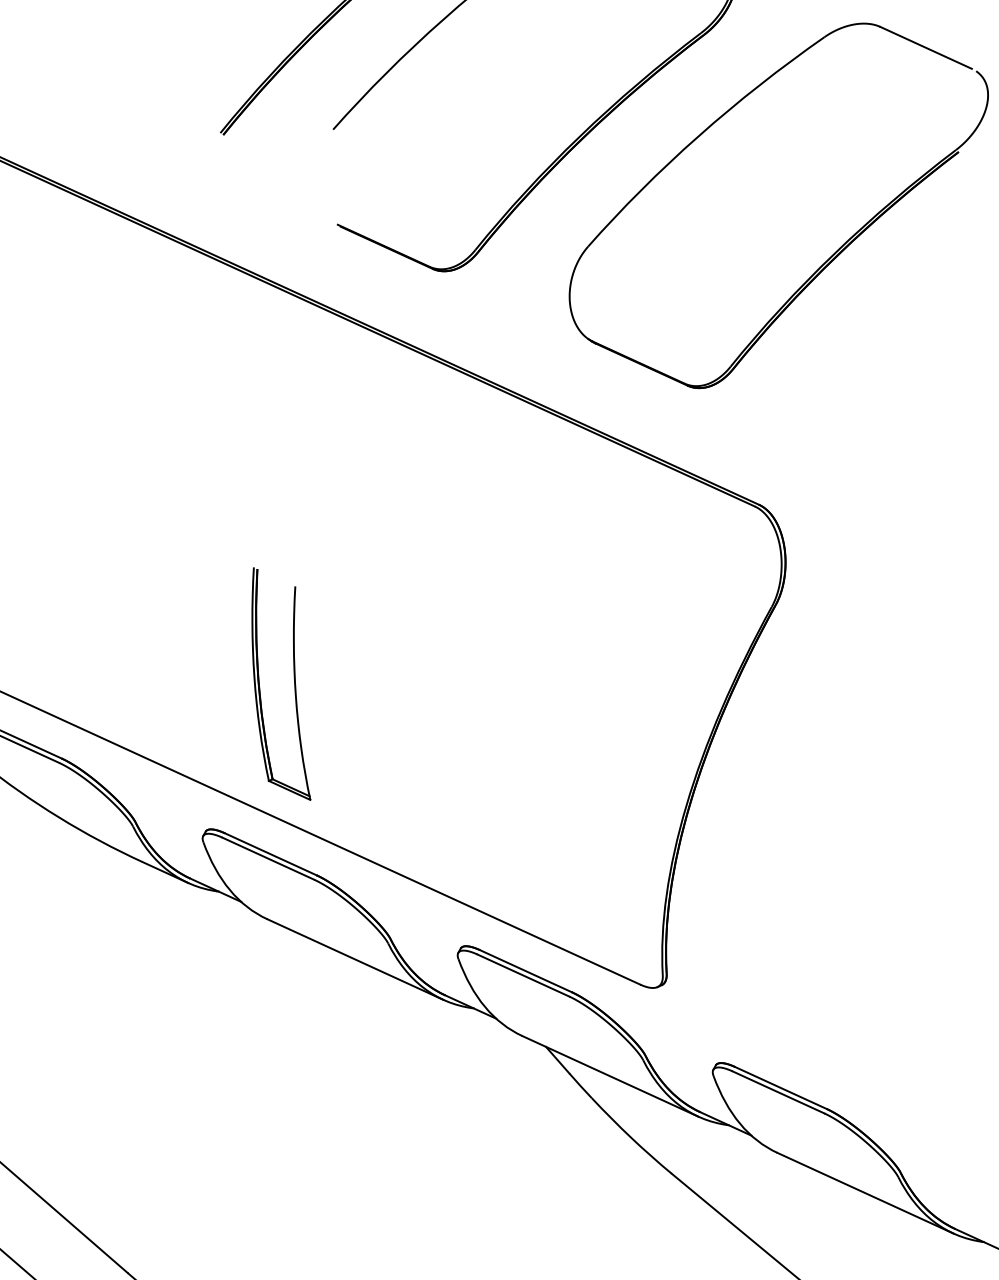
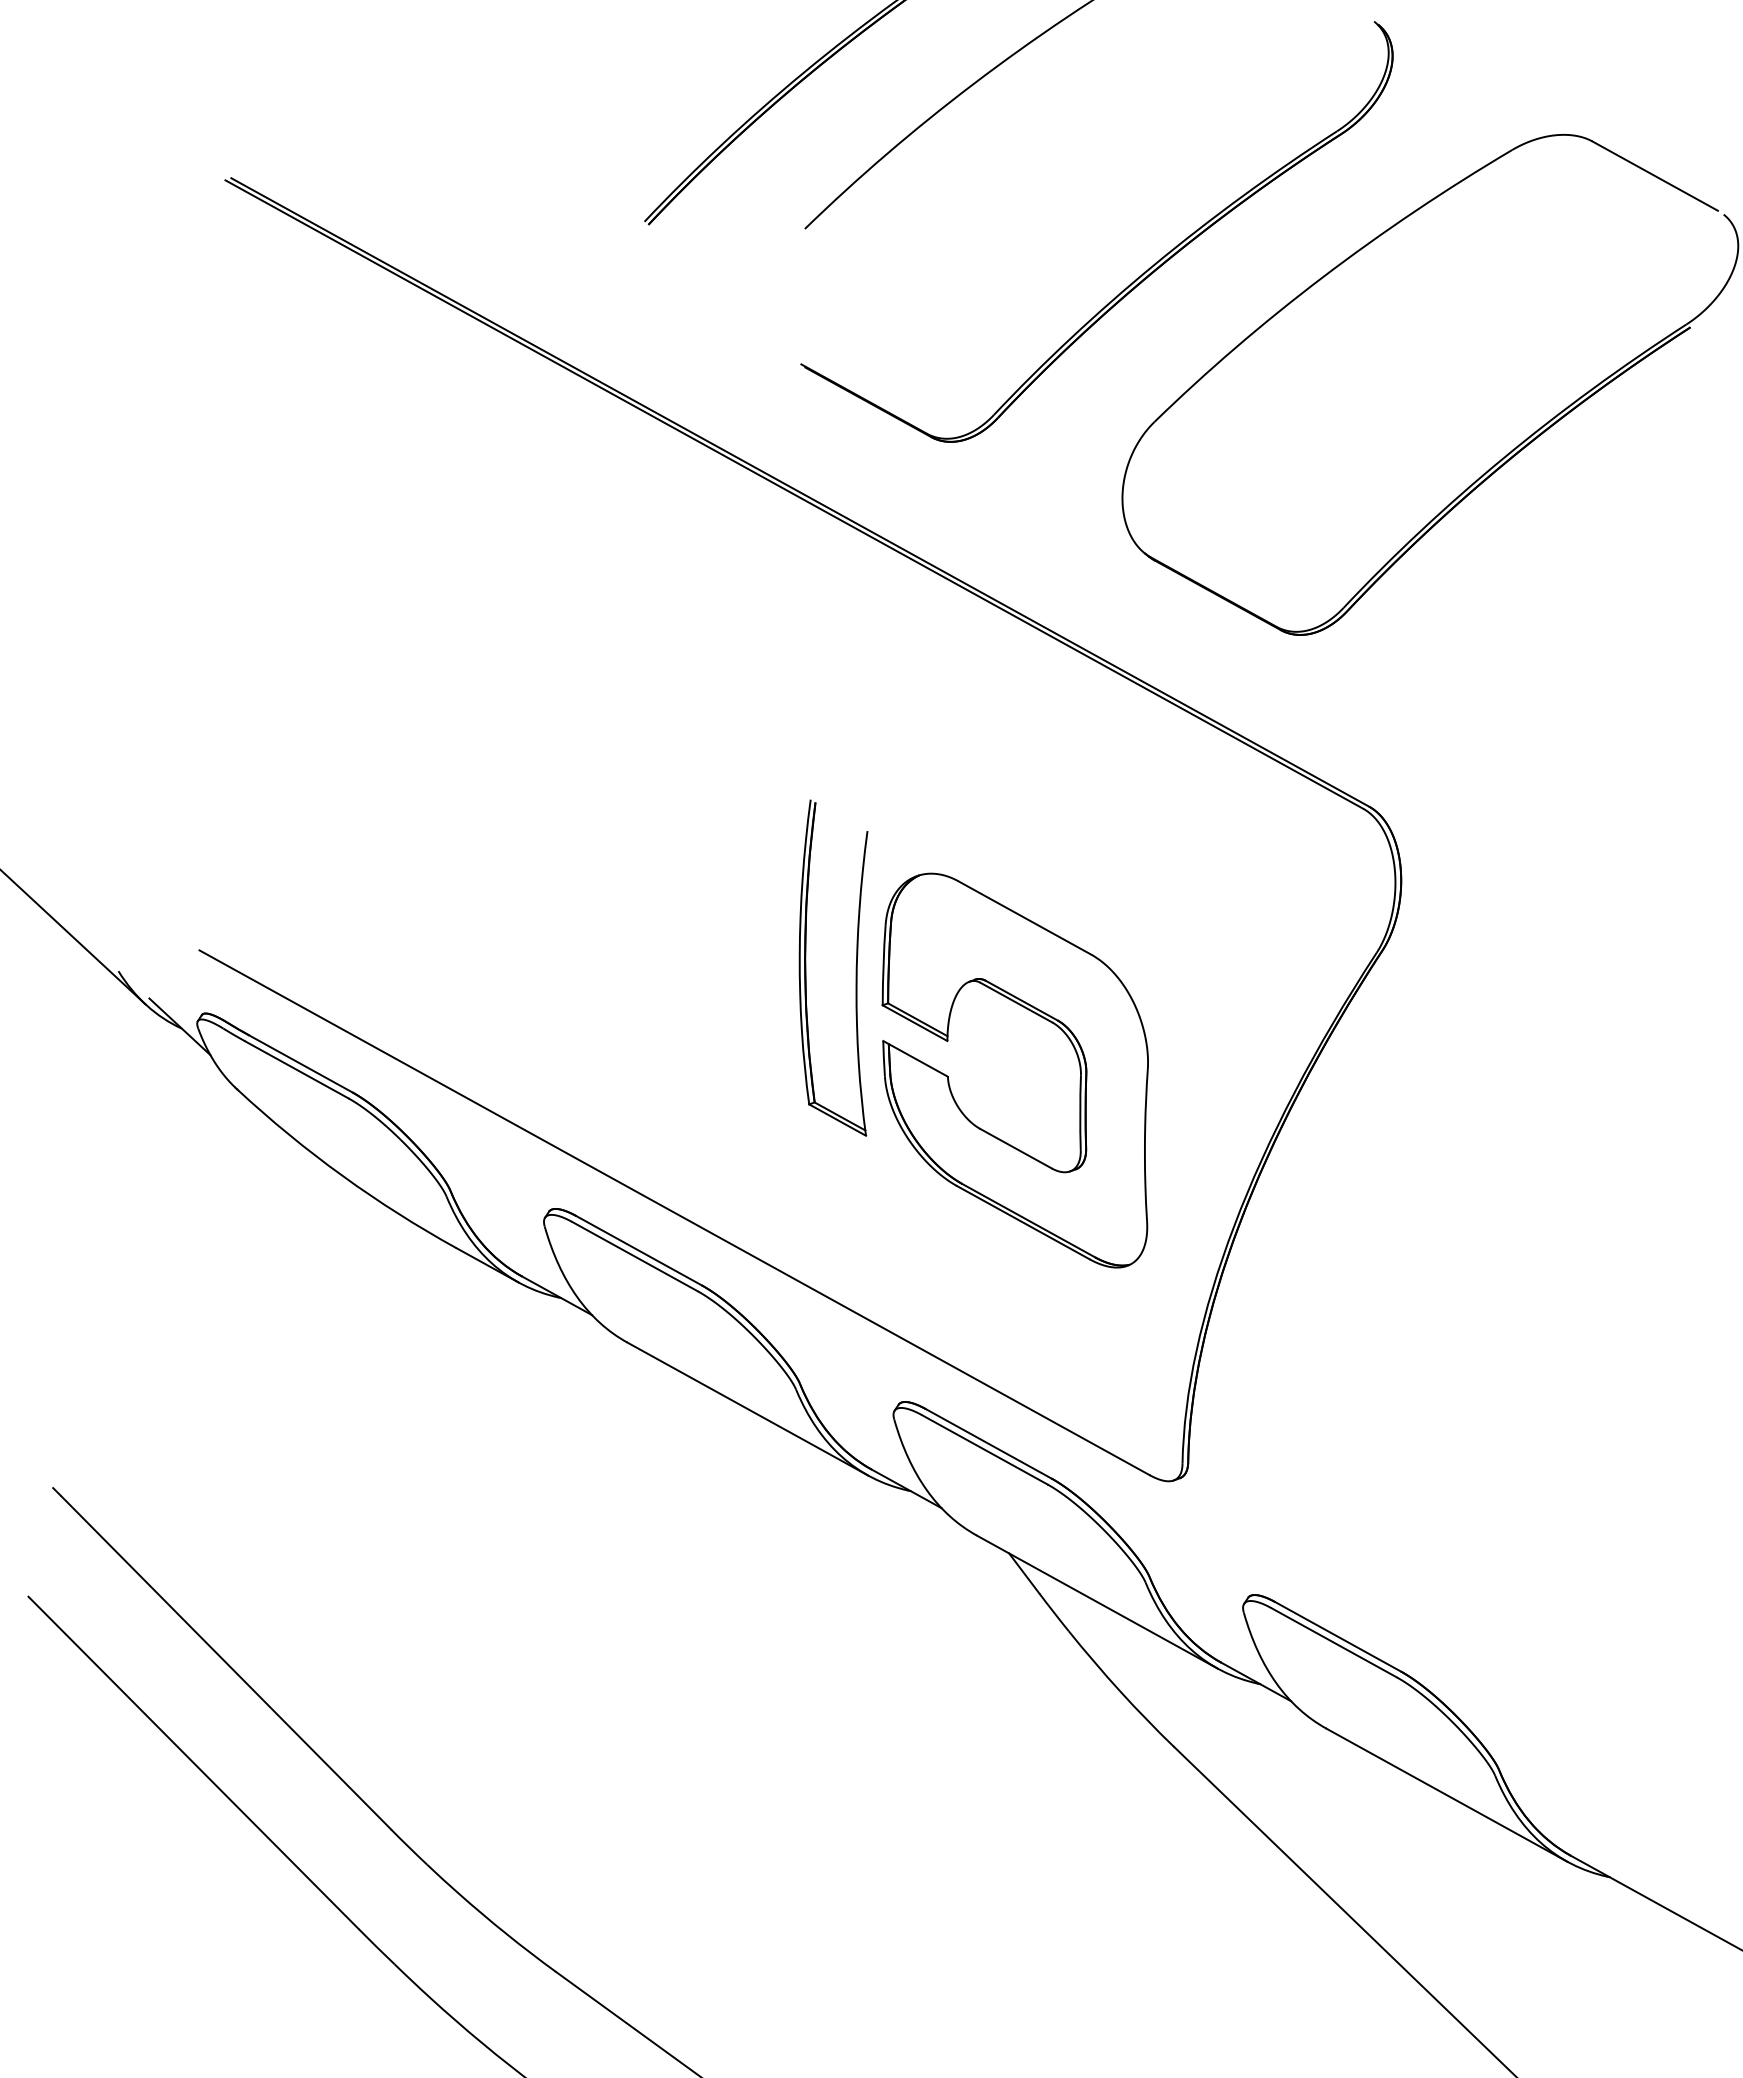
part: (541, 670) -> (1042, 1018), added
part: (294, 682) -> (855, 967), moved

